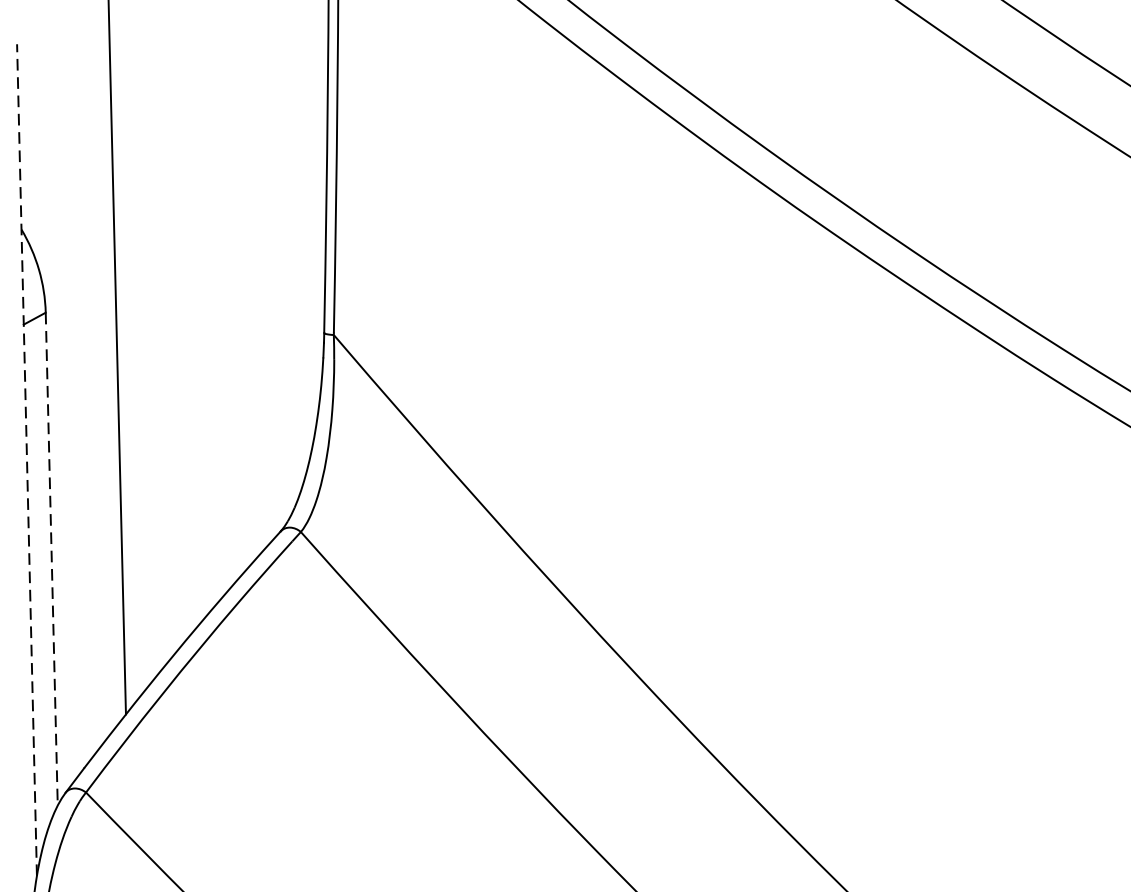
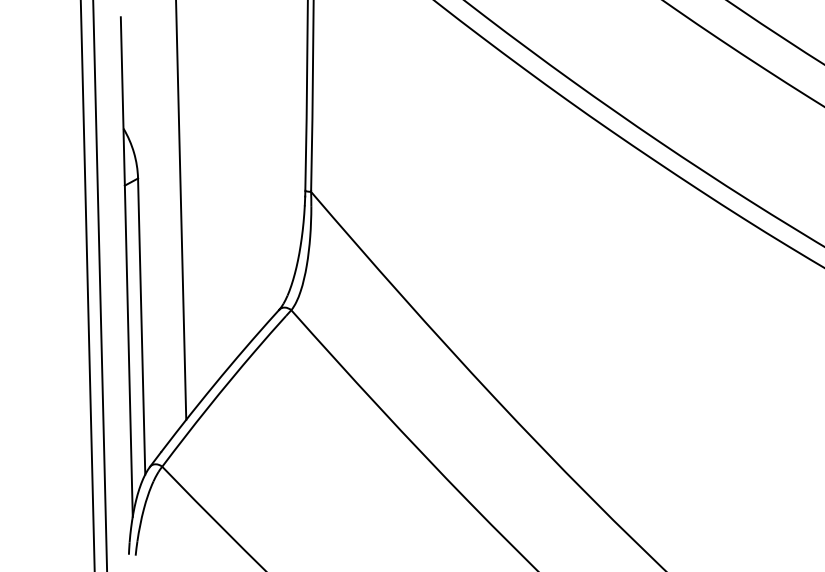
line: (26, 460) -> (126, 267), dashed -> solid
line: (51, 560) -> (141, 327), dashed -> solid

